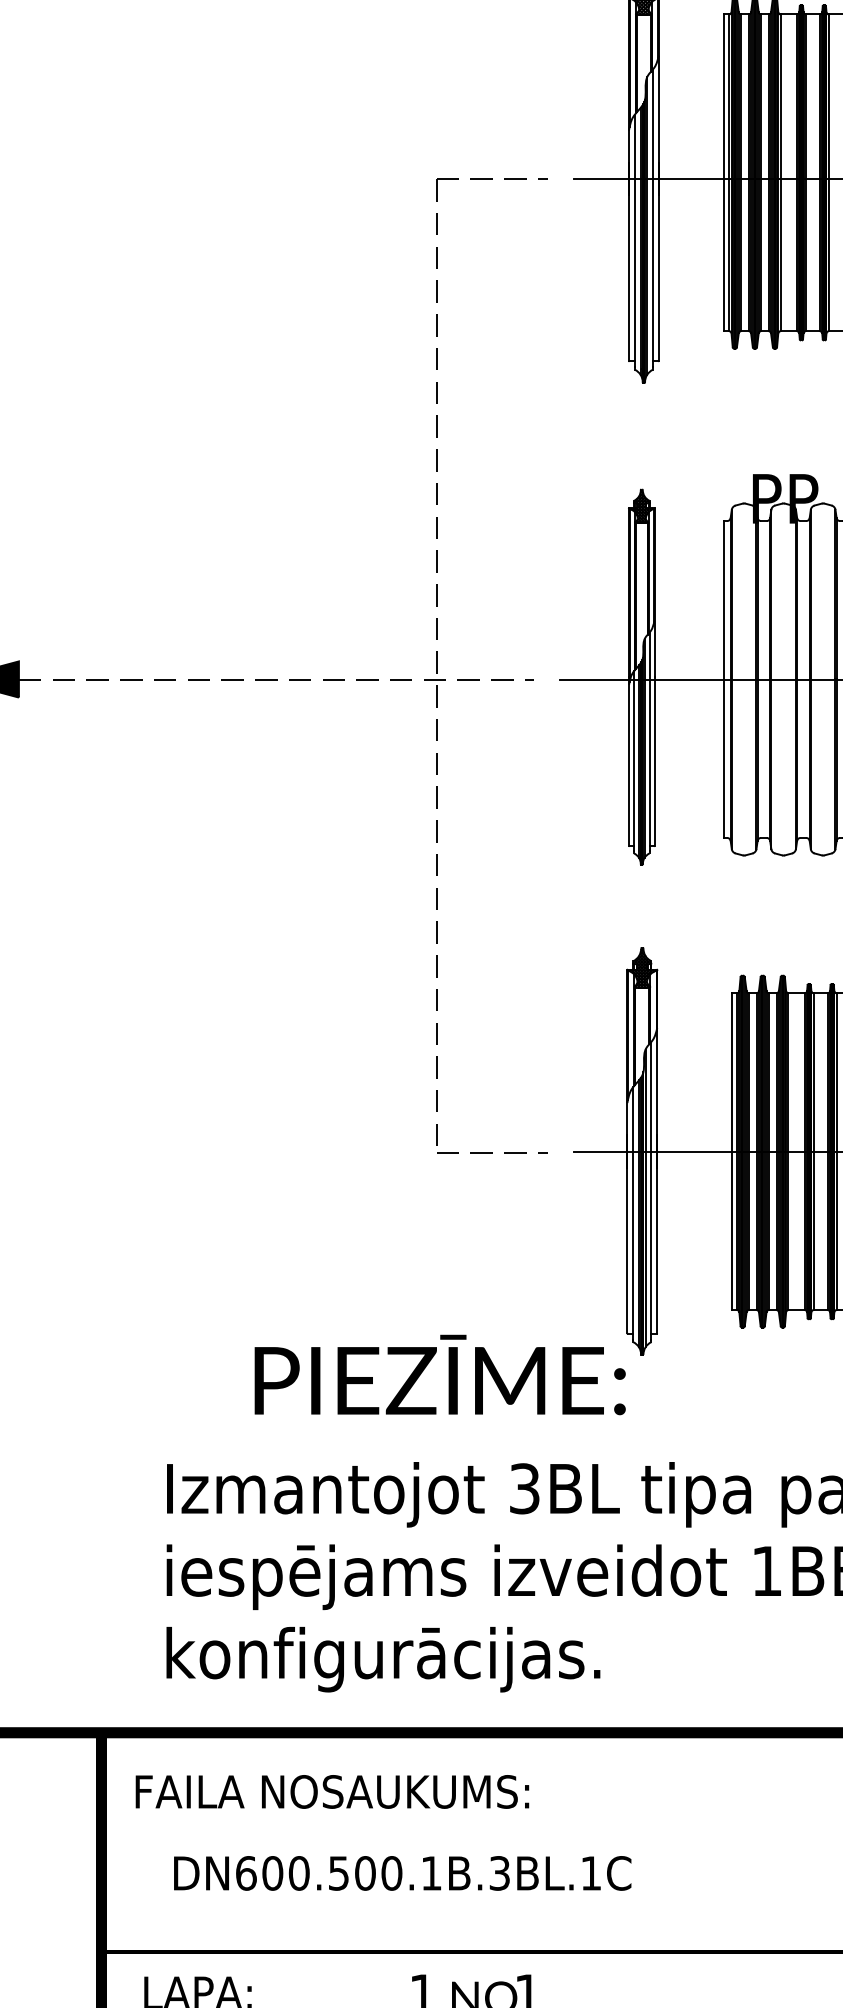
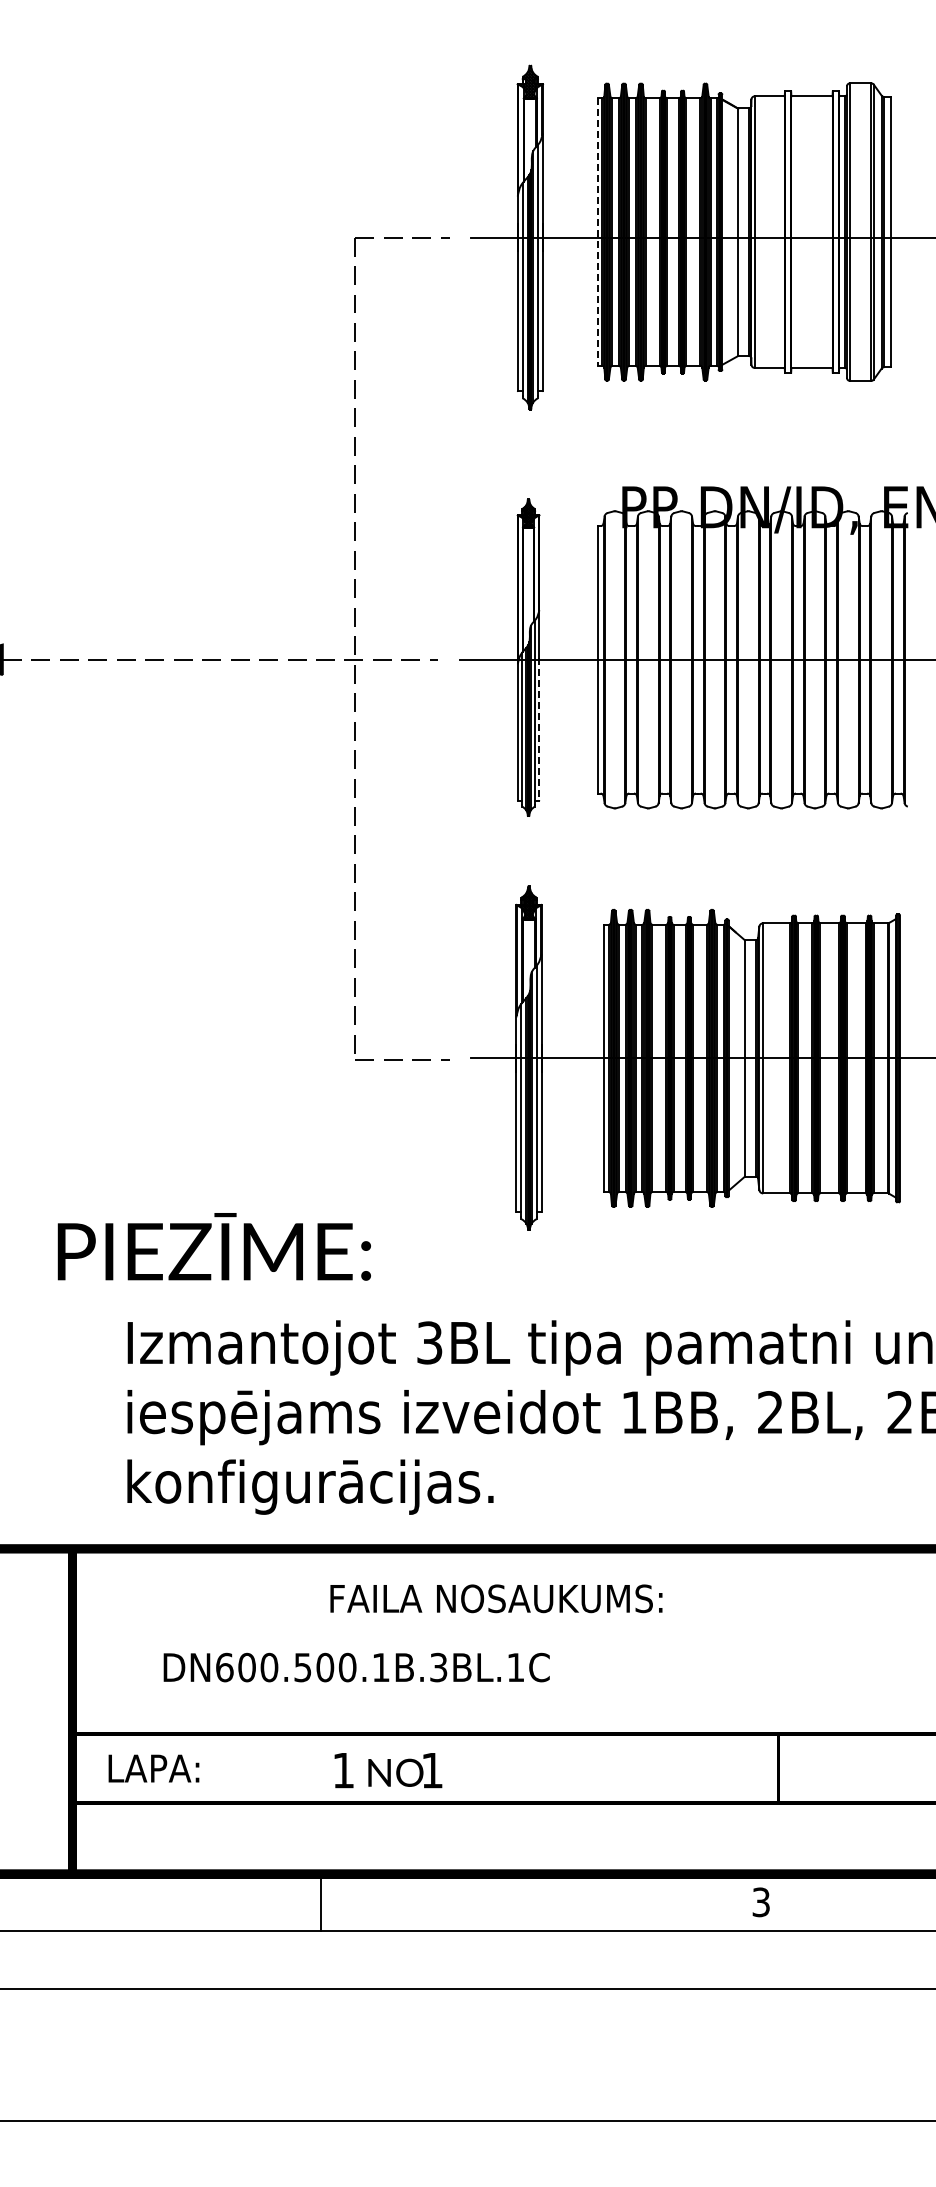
line: (723, 173) -> (597, 232), solid -> dashed
line: (654, 762) -> (539, 729), solid -> dashed
text: (439, 1374) -> (213, 1246), moved
text: (332, 1791) -> (496, 1598), moved
text: (402, 1873) -> (356, 1667), moved

